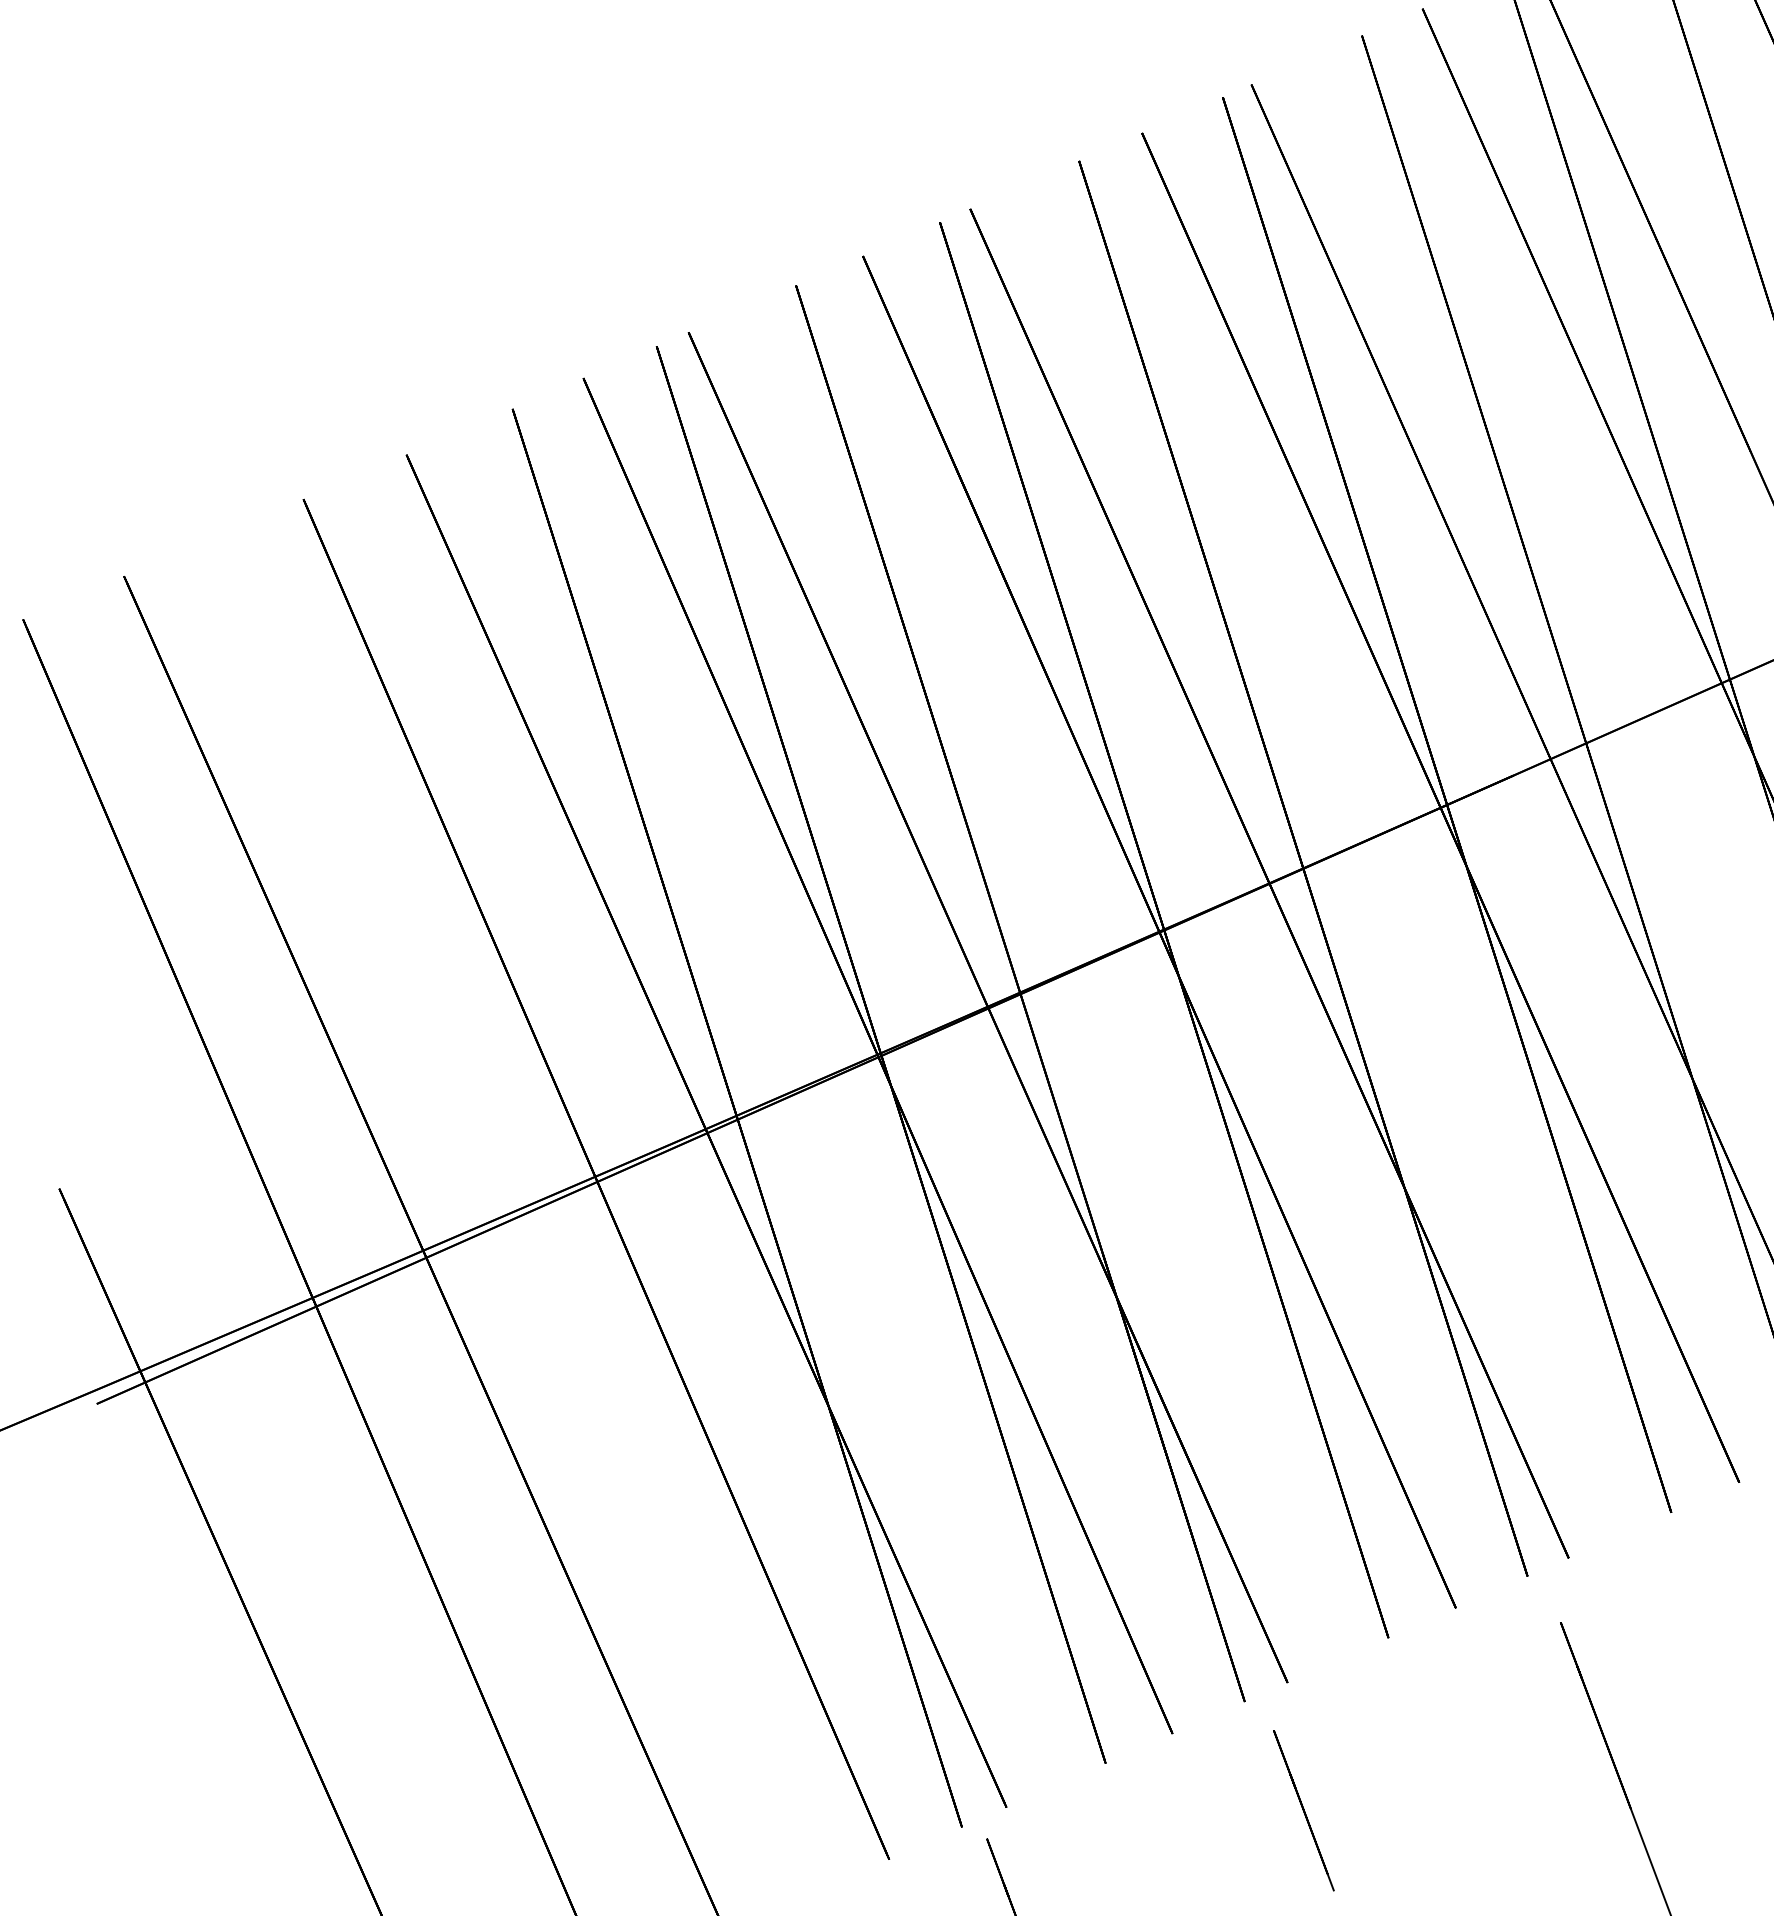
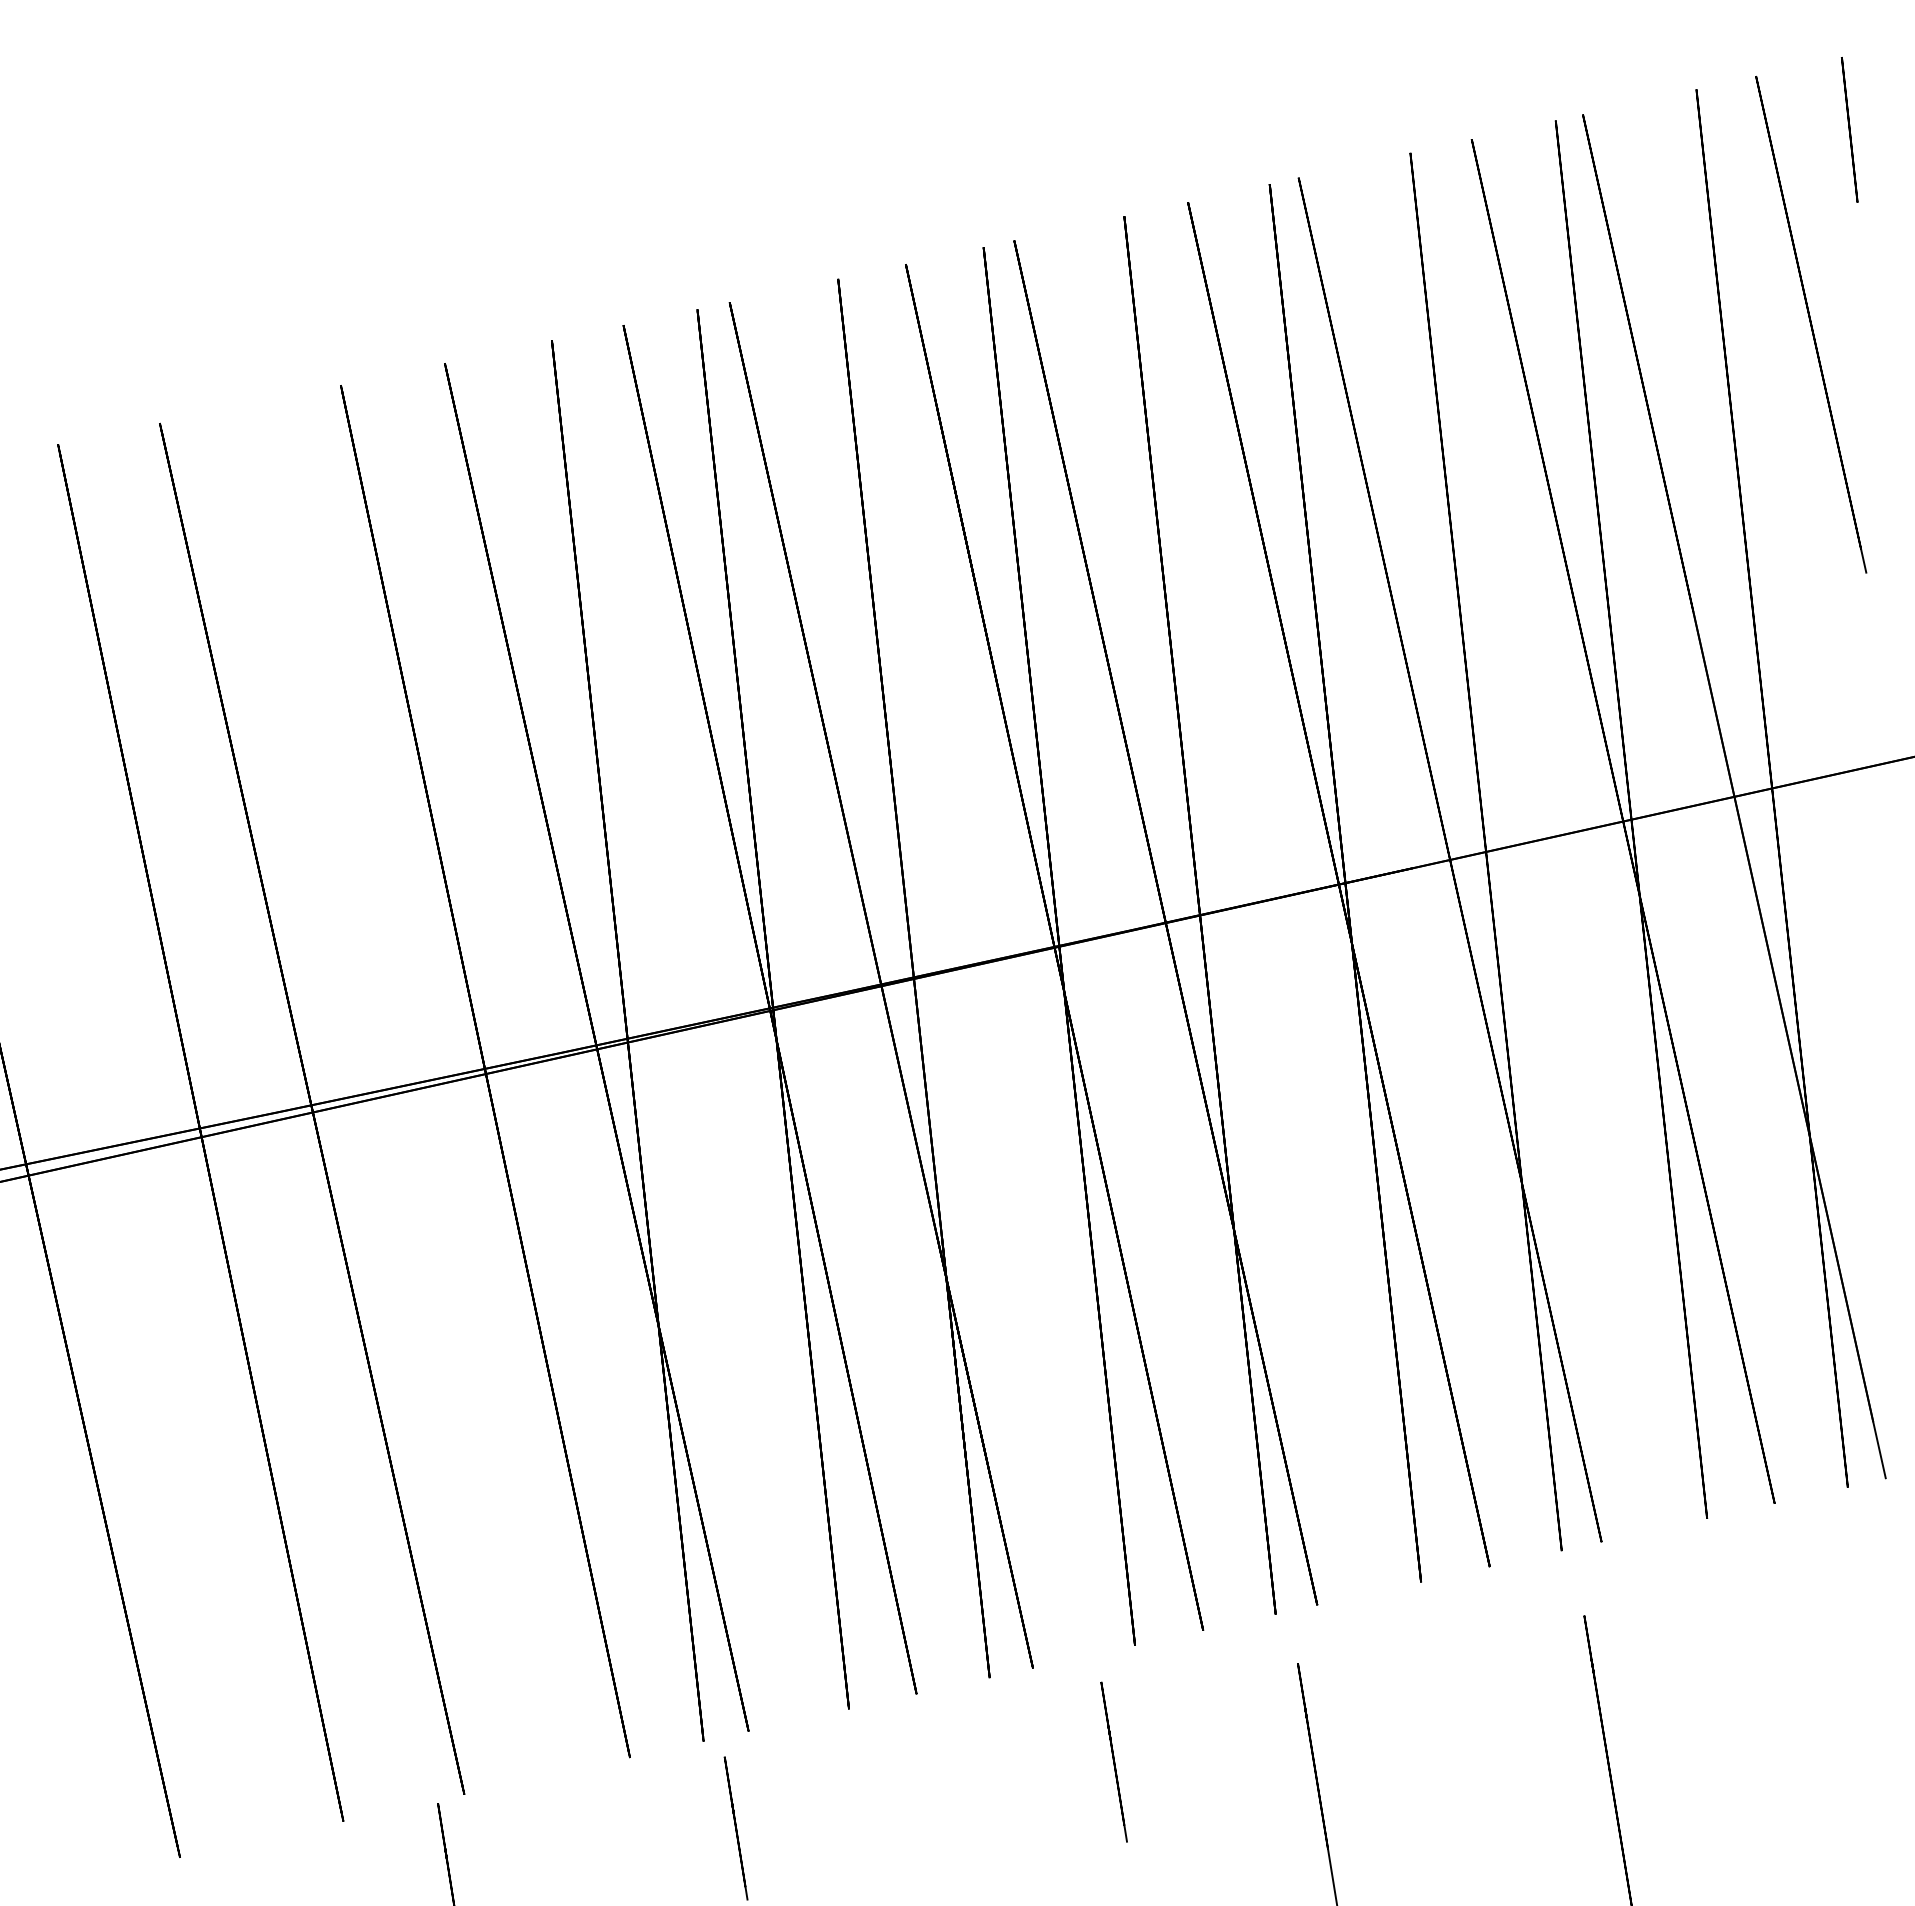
line: (1303, 1810) -> (1113, 1761), moved

